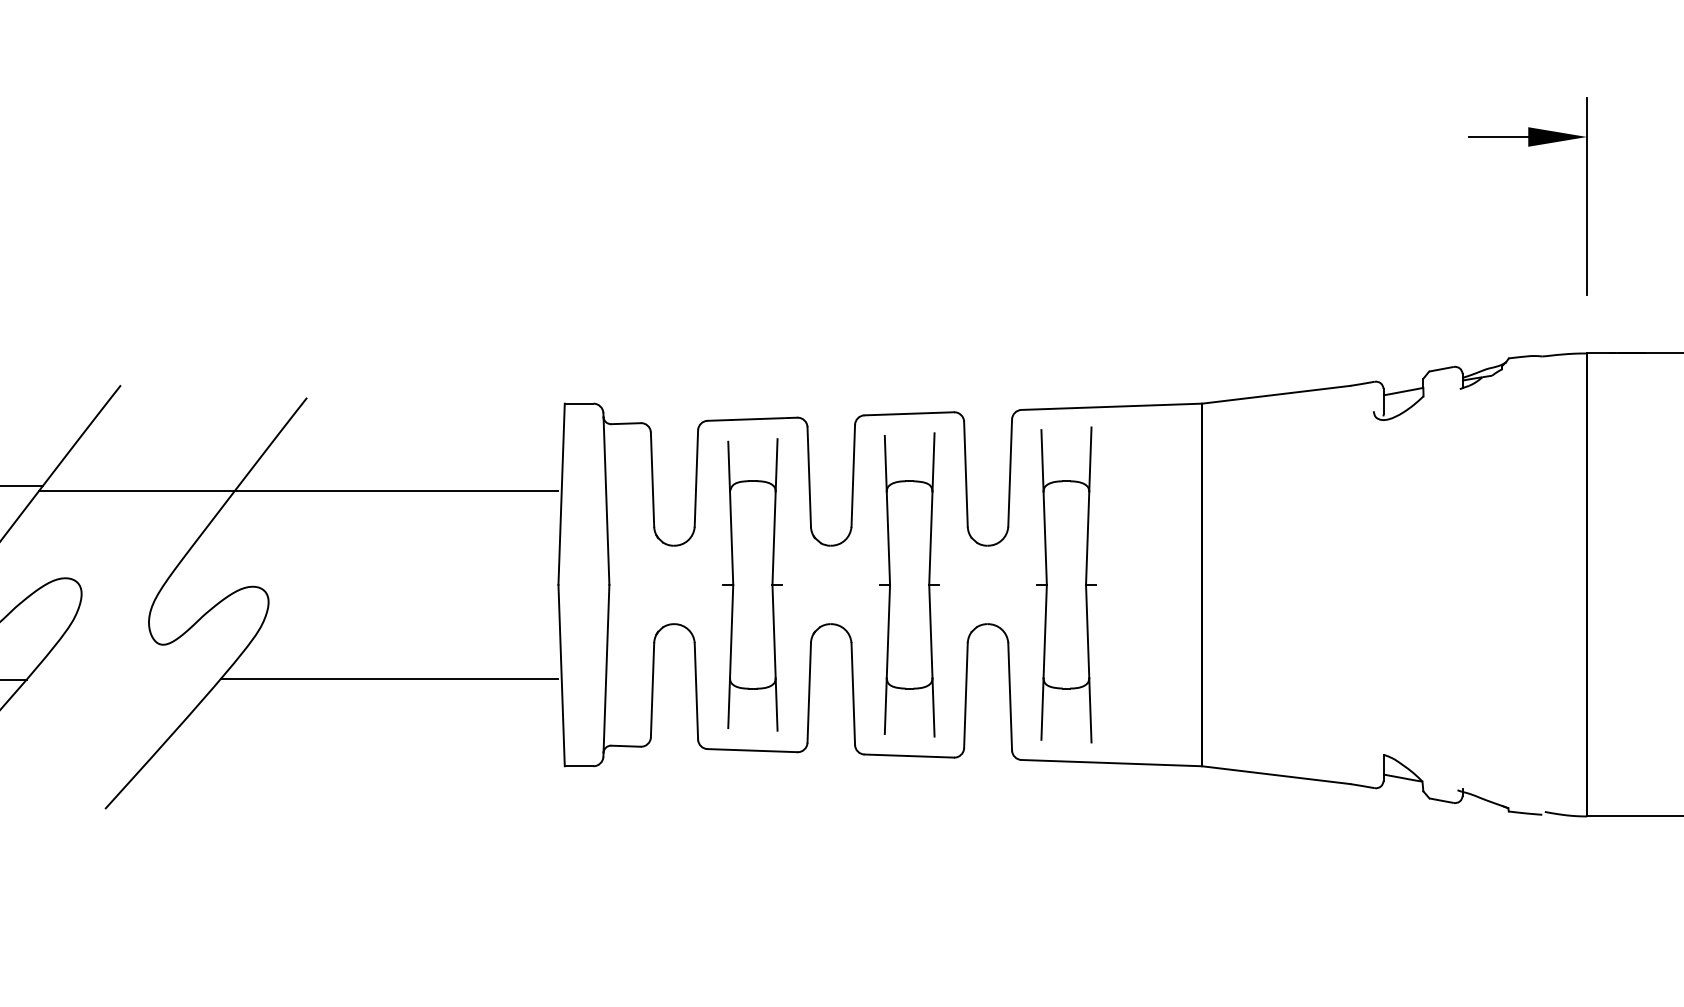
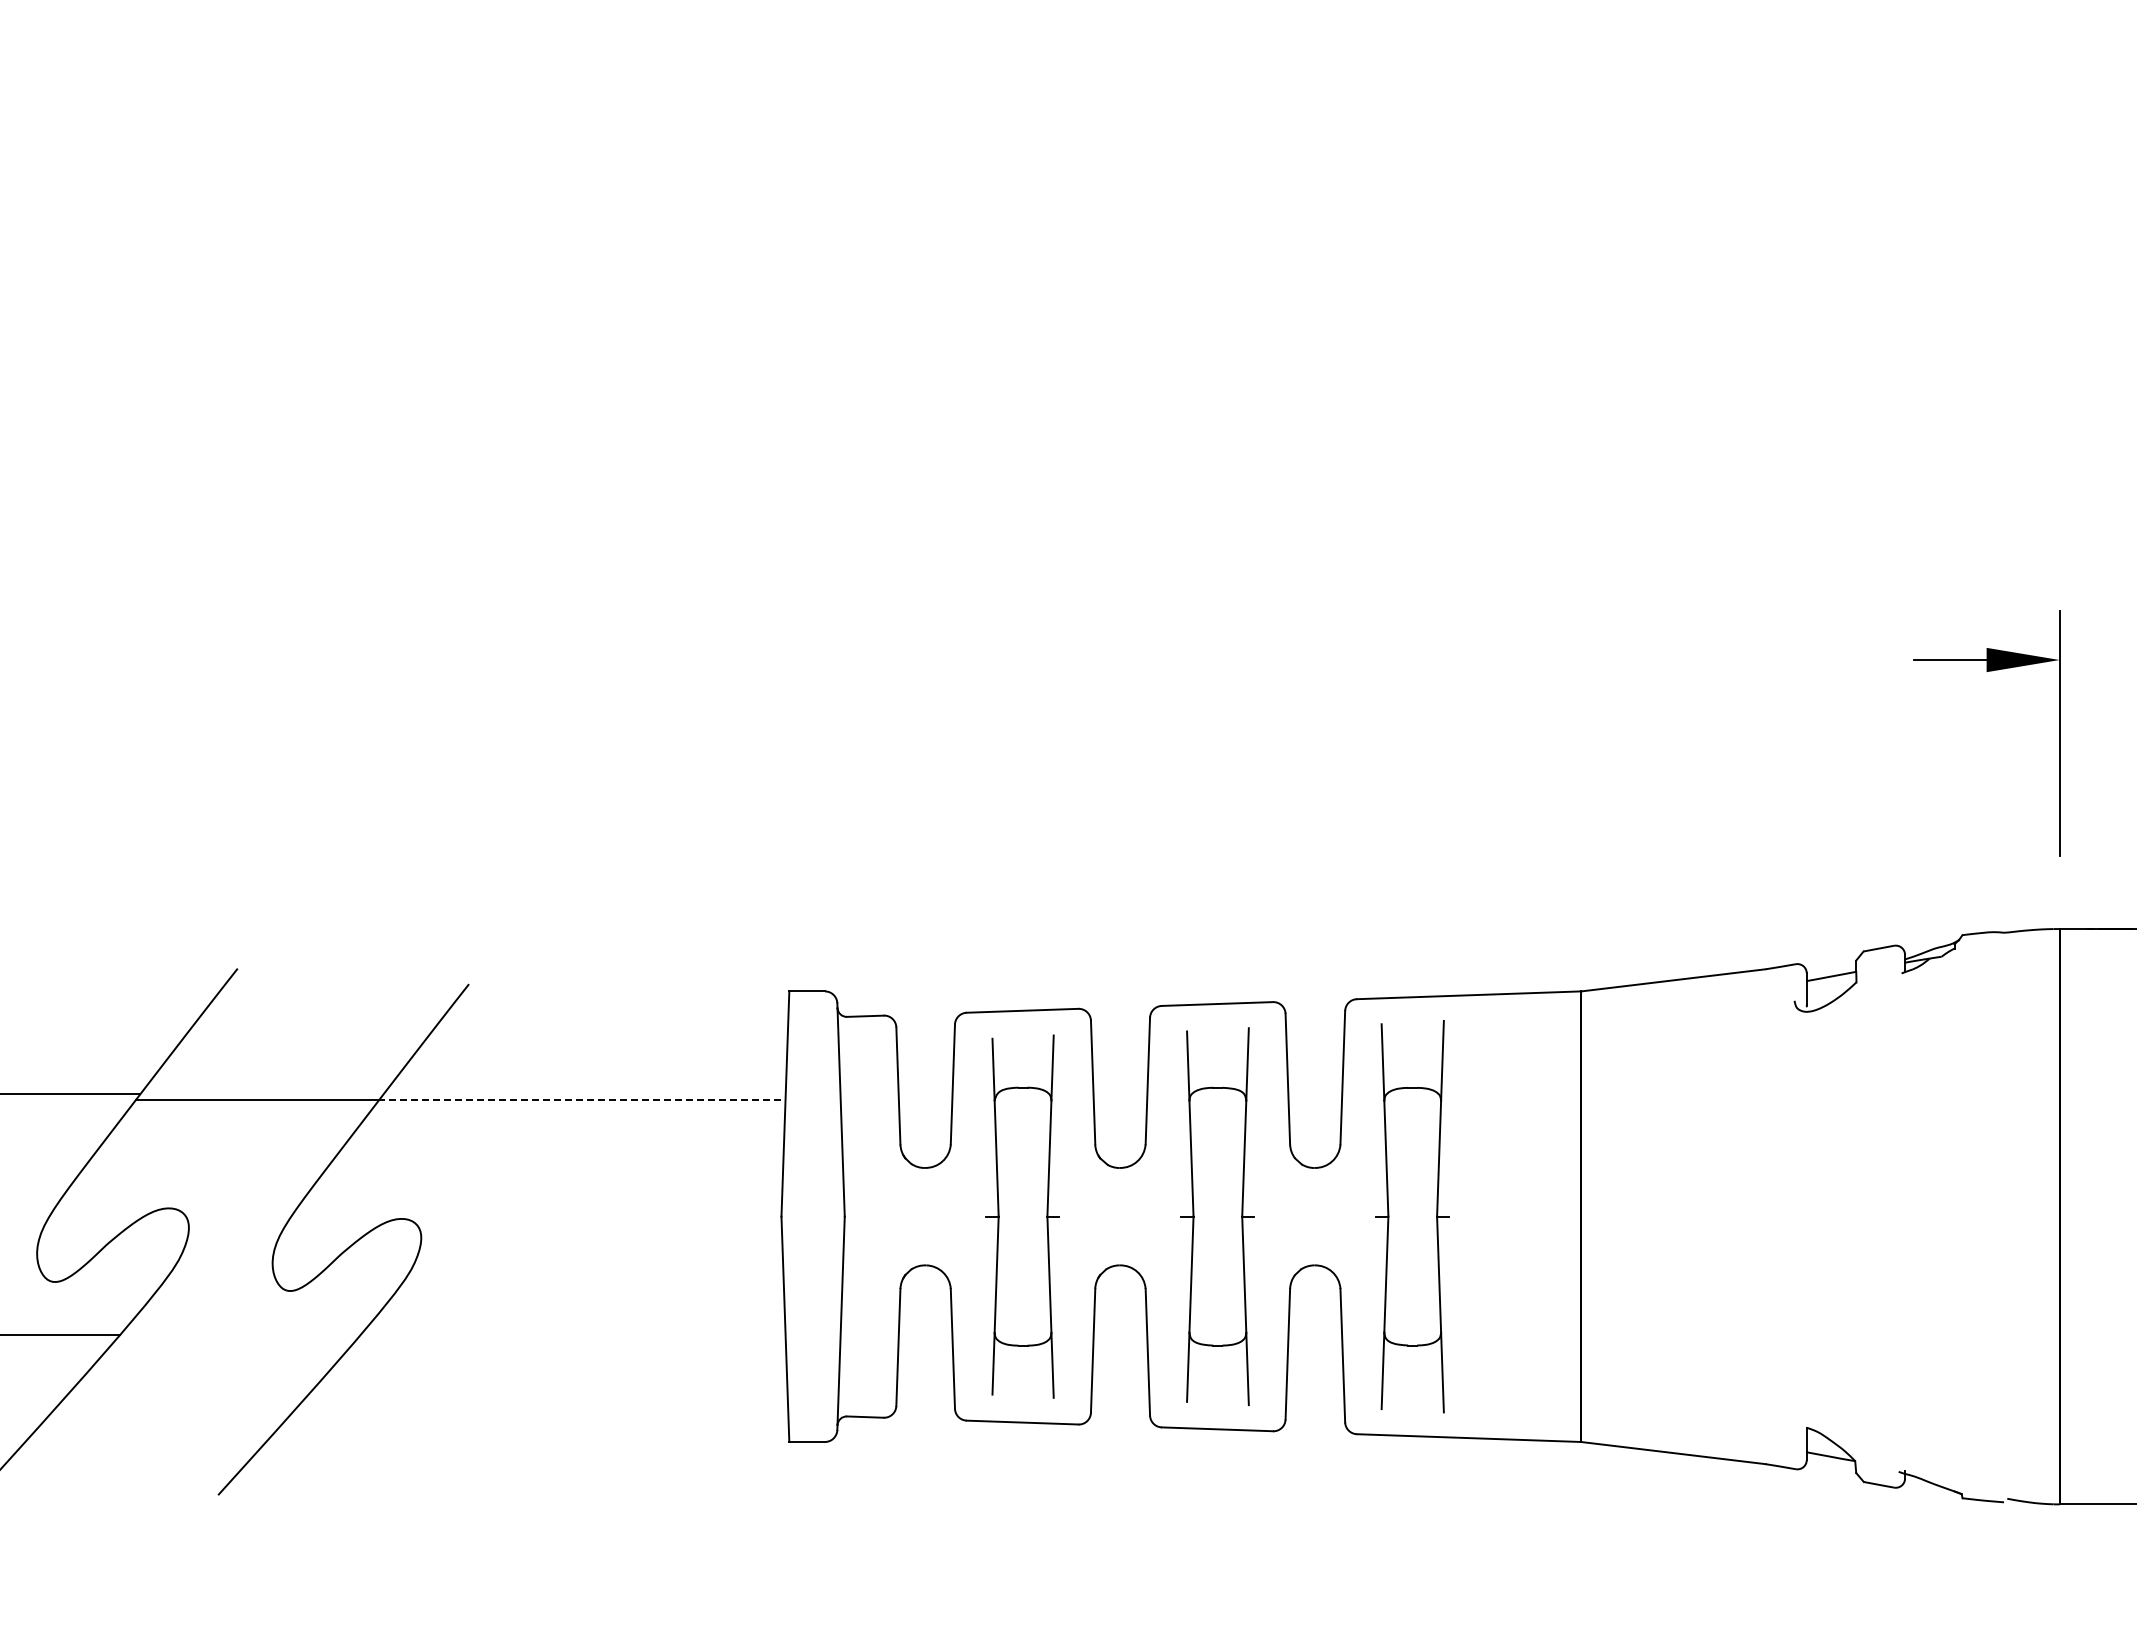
line: (395, 491) -> (579, 1100), solid -> dashed
line: (389, 678) -> (571, 1332), removed

